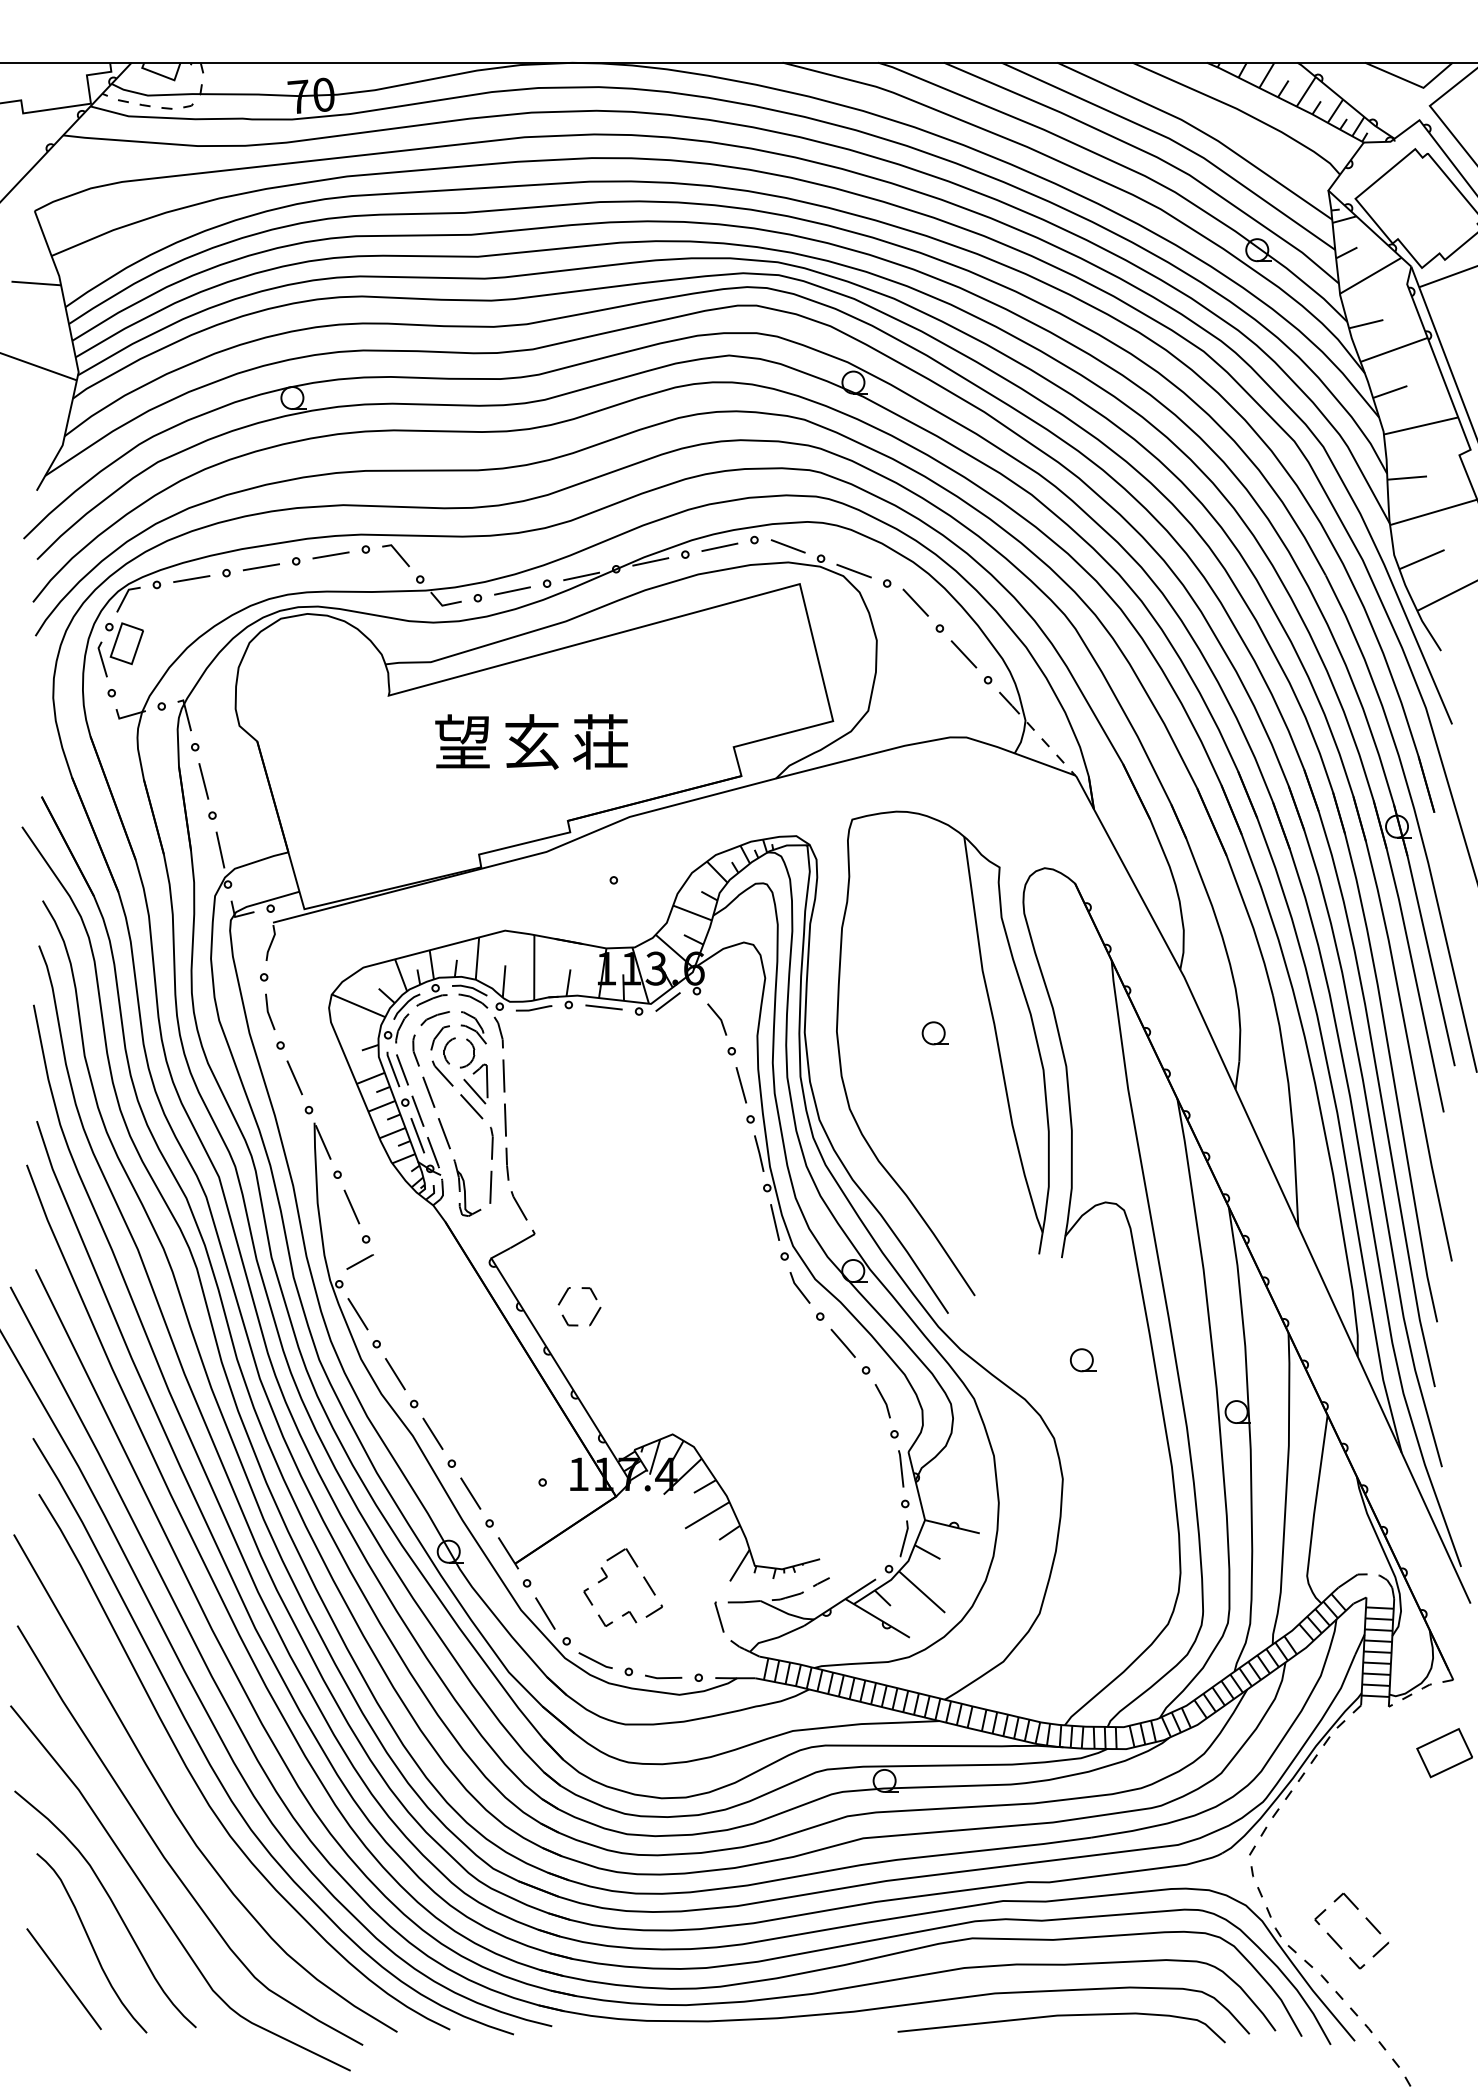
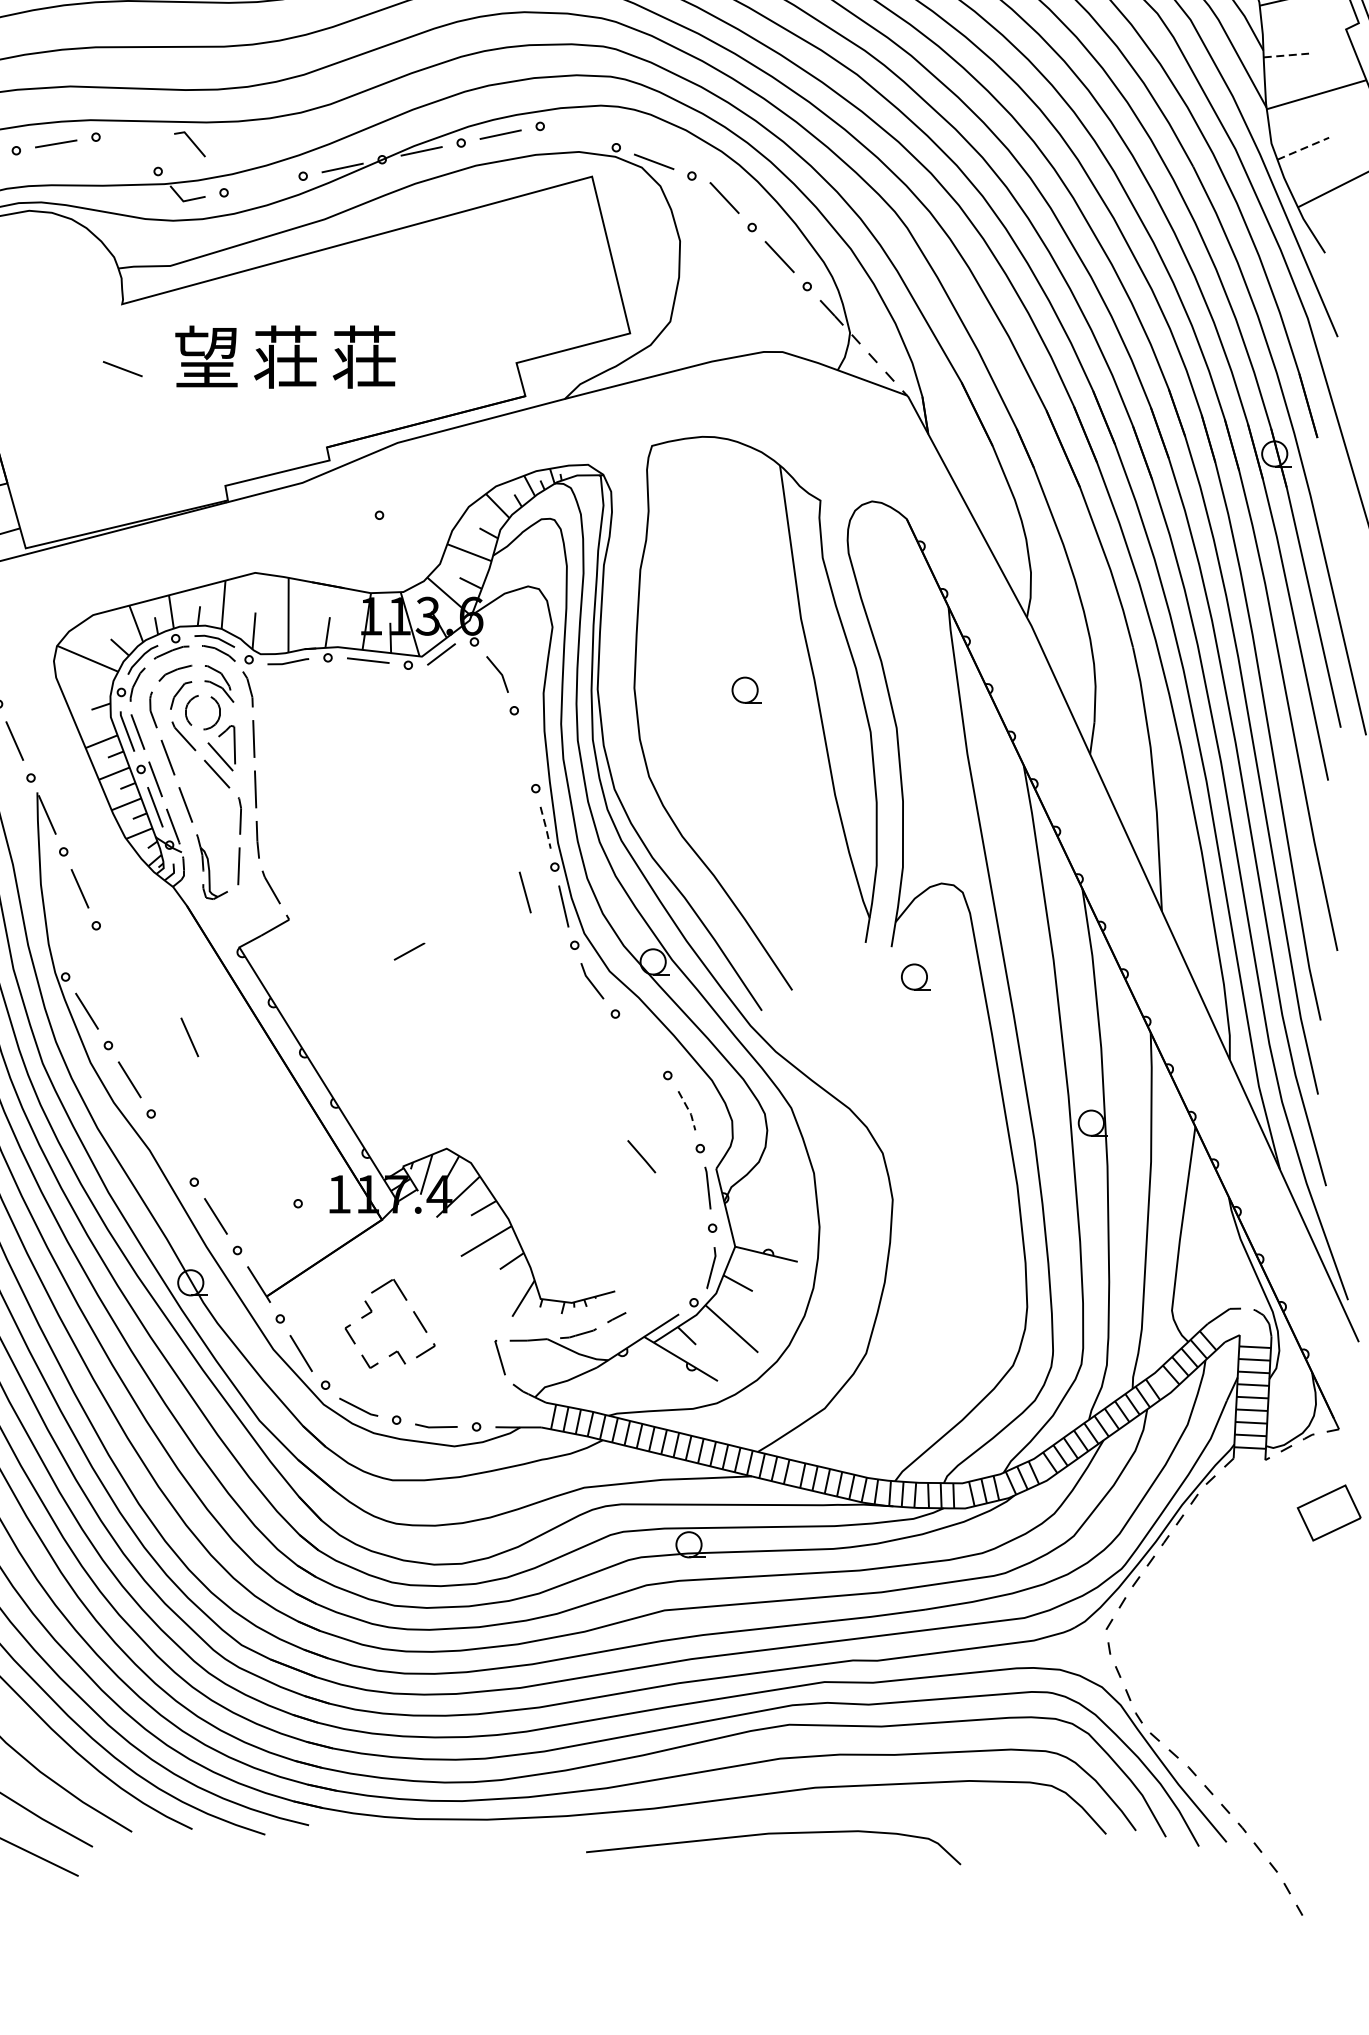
line: (1407, 478) -> (1286, 56), solid -> dashed
line: (787, 546) -> (121, 369), moved
line: (397, 554) -> (191, 142), moved
line: (1422, 559) -> (1303, 148), solid -> dashed
line: (512, 590) -> (263, 184), removed
text: (531, 741) -> (285, 356), 玄 -> 荘
line: (741, 1085) -> (525, 892), moved
line: (759, 1153) -> (545, 827), solid -> dashed
line: (359, 1261) -> (408, 951), moved
part: (593, 1296) -> (356, 991), removed
line: (447, 1336) -> (189, 1036), added
line: (842, 1342) -> (640, 1155), moved
part: (1082, 1360) -> (915, 977), moved
line: (884, 1401) -> (688, 1111), solid -> dashed
line: (432, 1433) -> (172, 1147), removed
part: (1338, 1943) -> (1207, 1730), removed
curve: (1061, 2016) -> (773, 1834), moved

